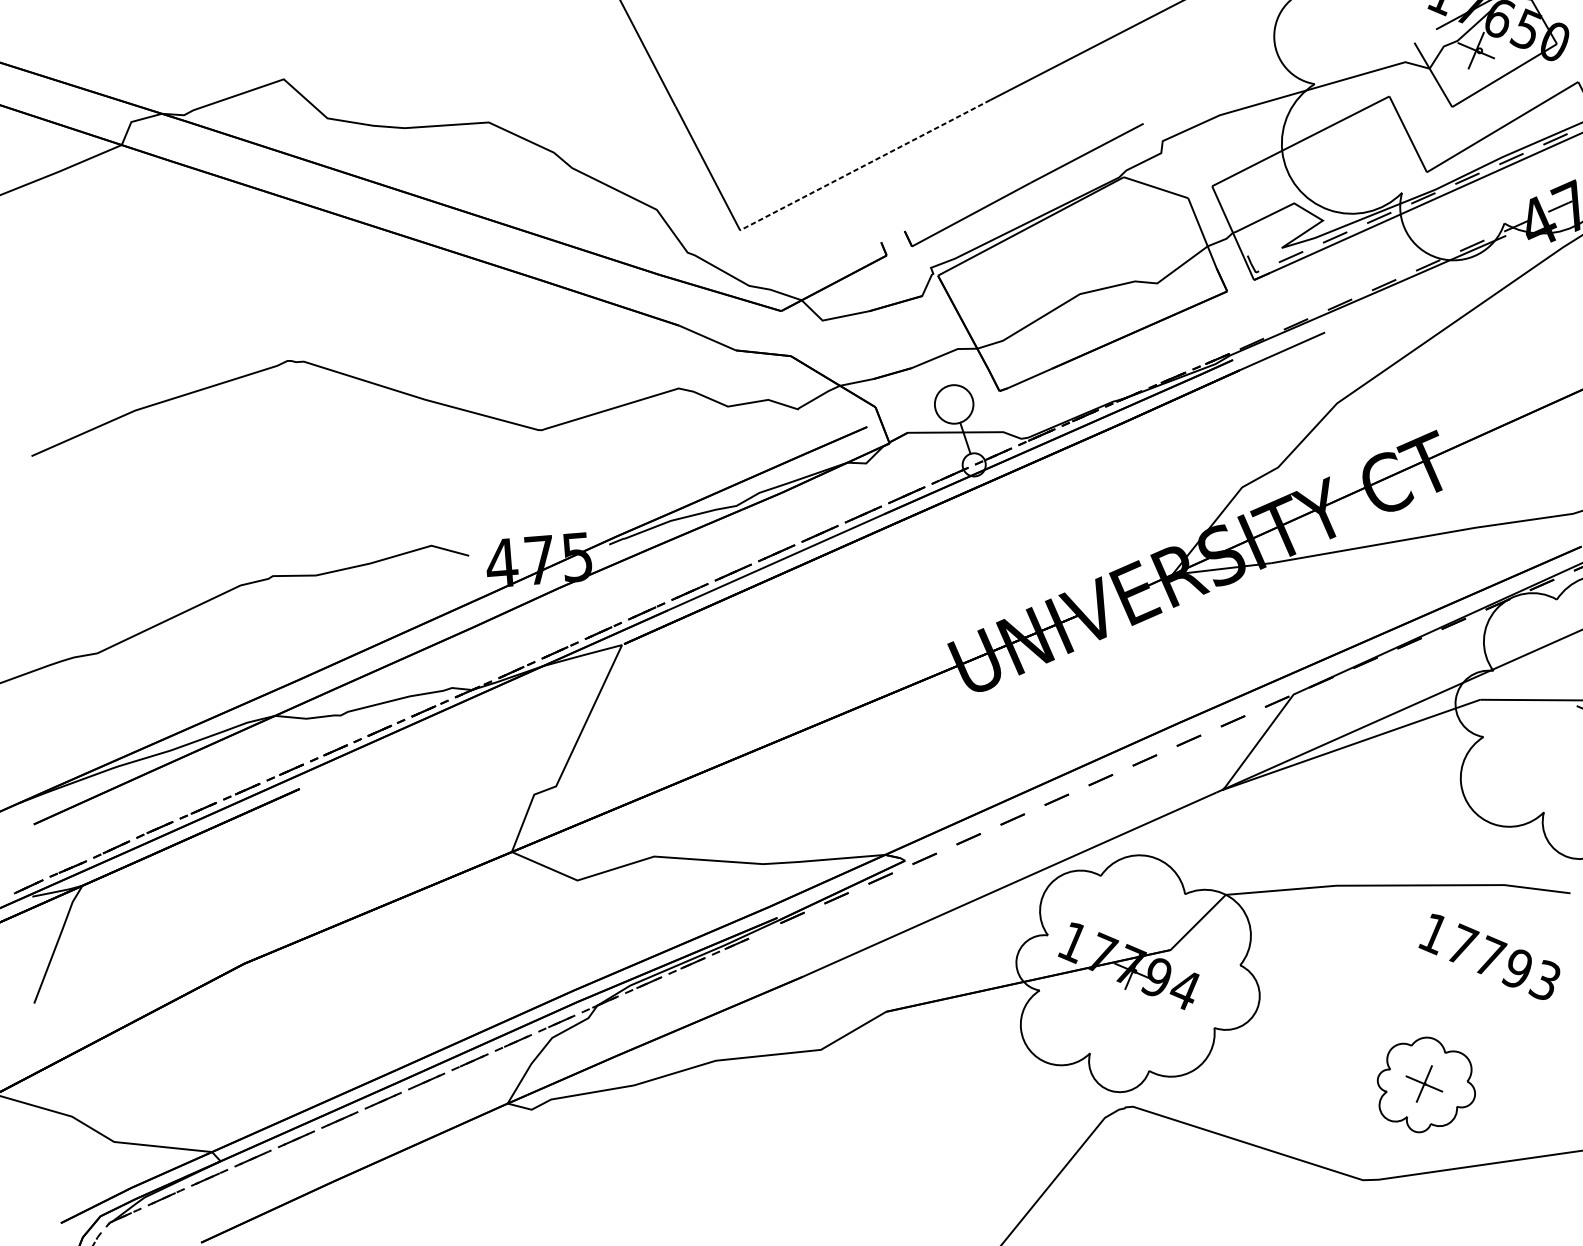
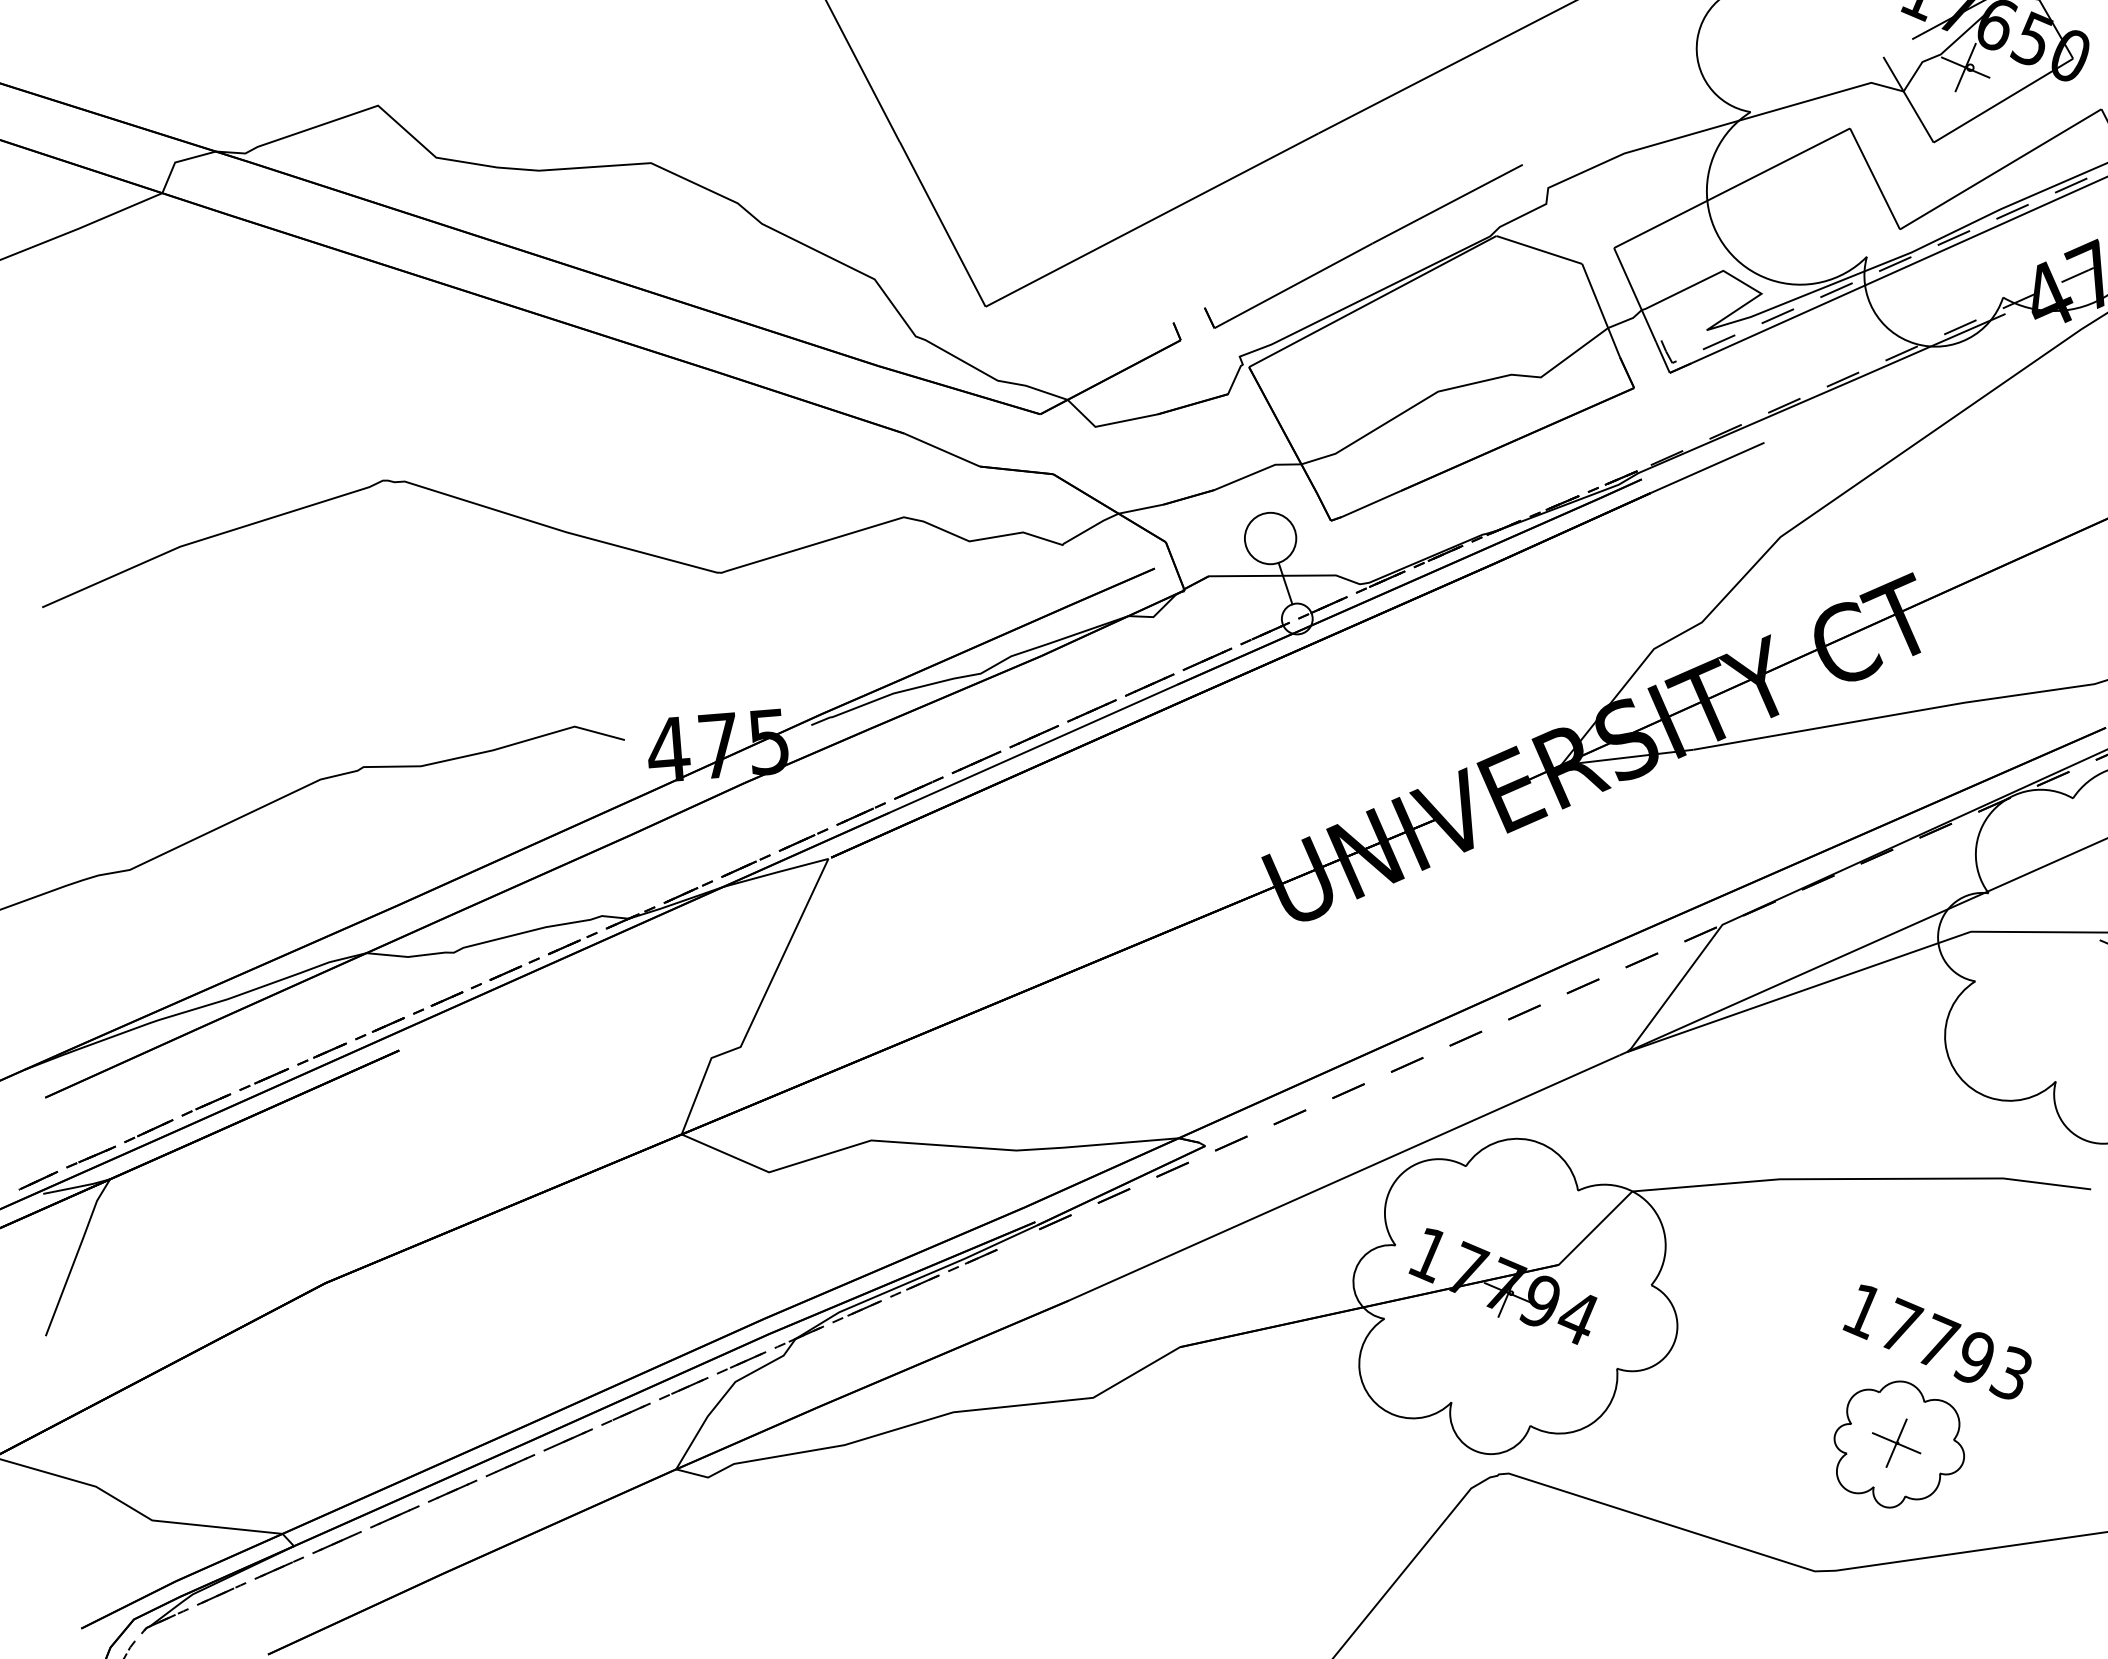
line: (865, 165) -> (1152, 220), dashed -> solid
text: (1488, 956) -> (1936, 1341), moved

